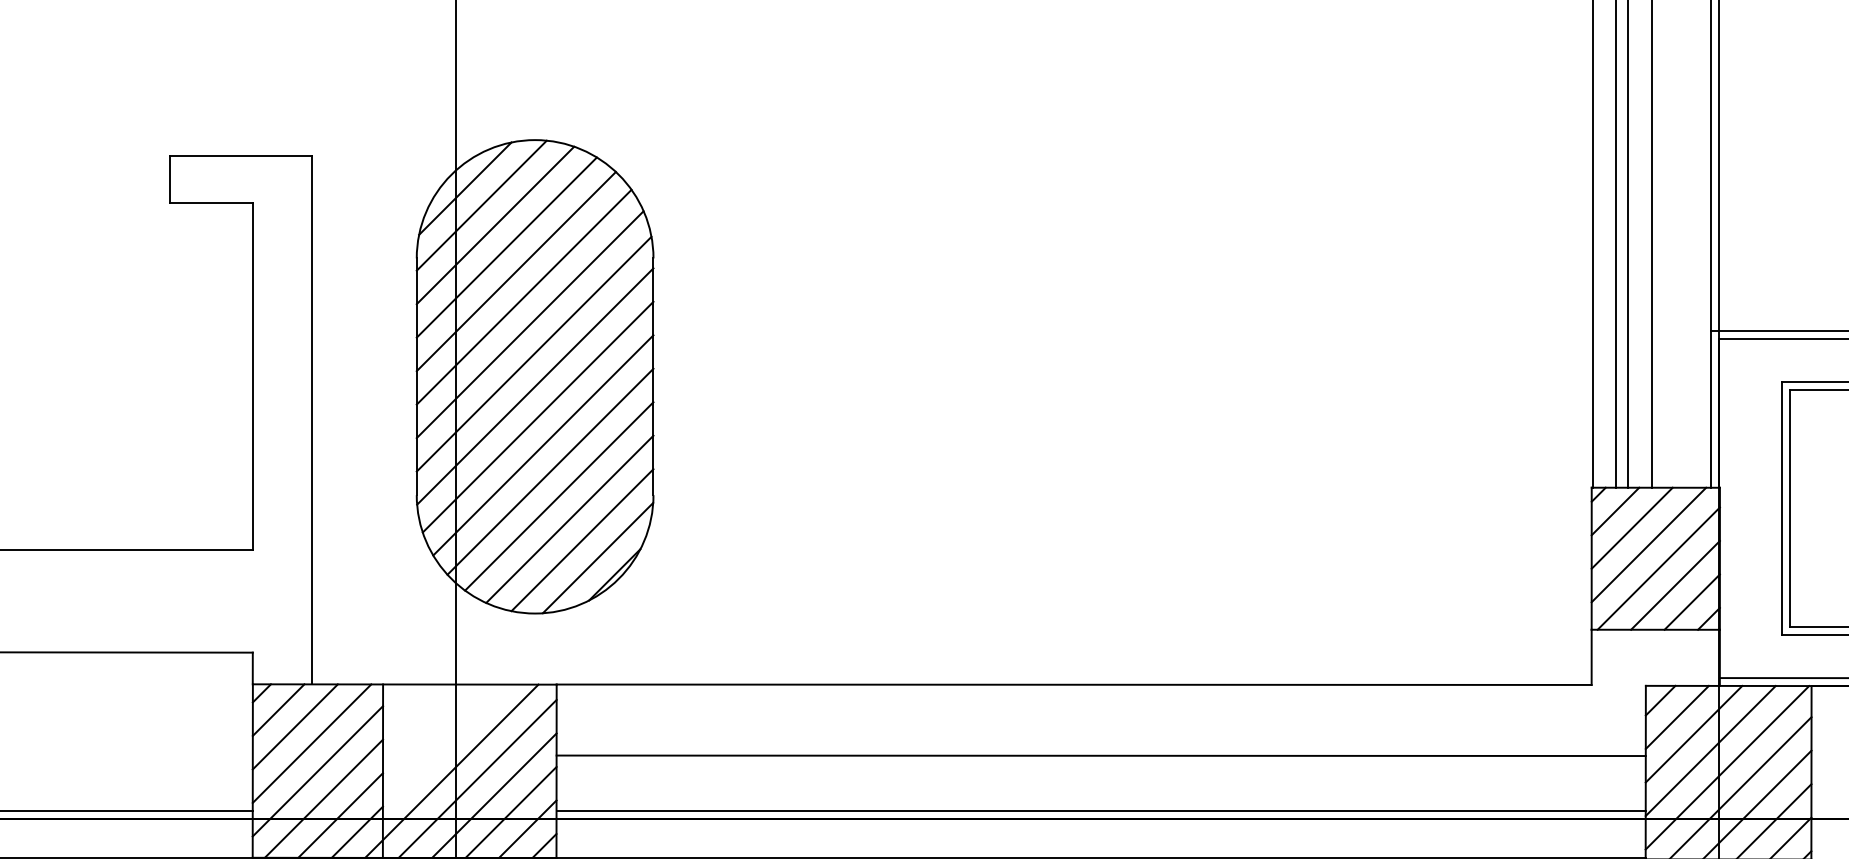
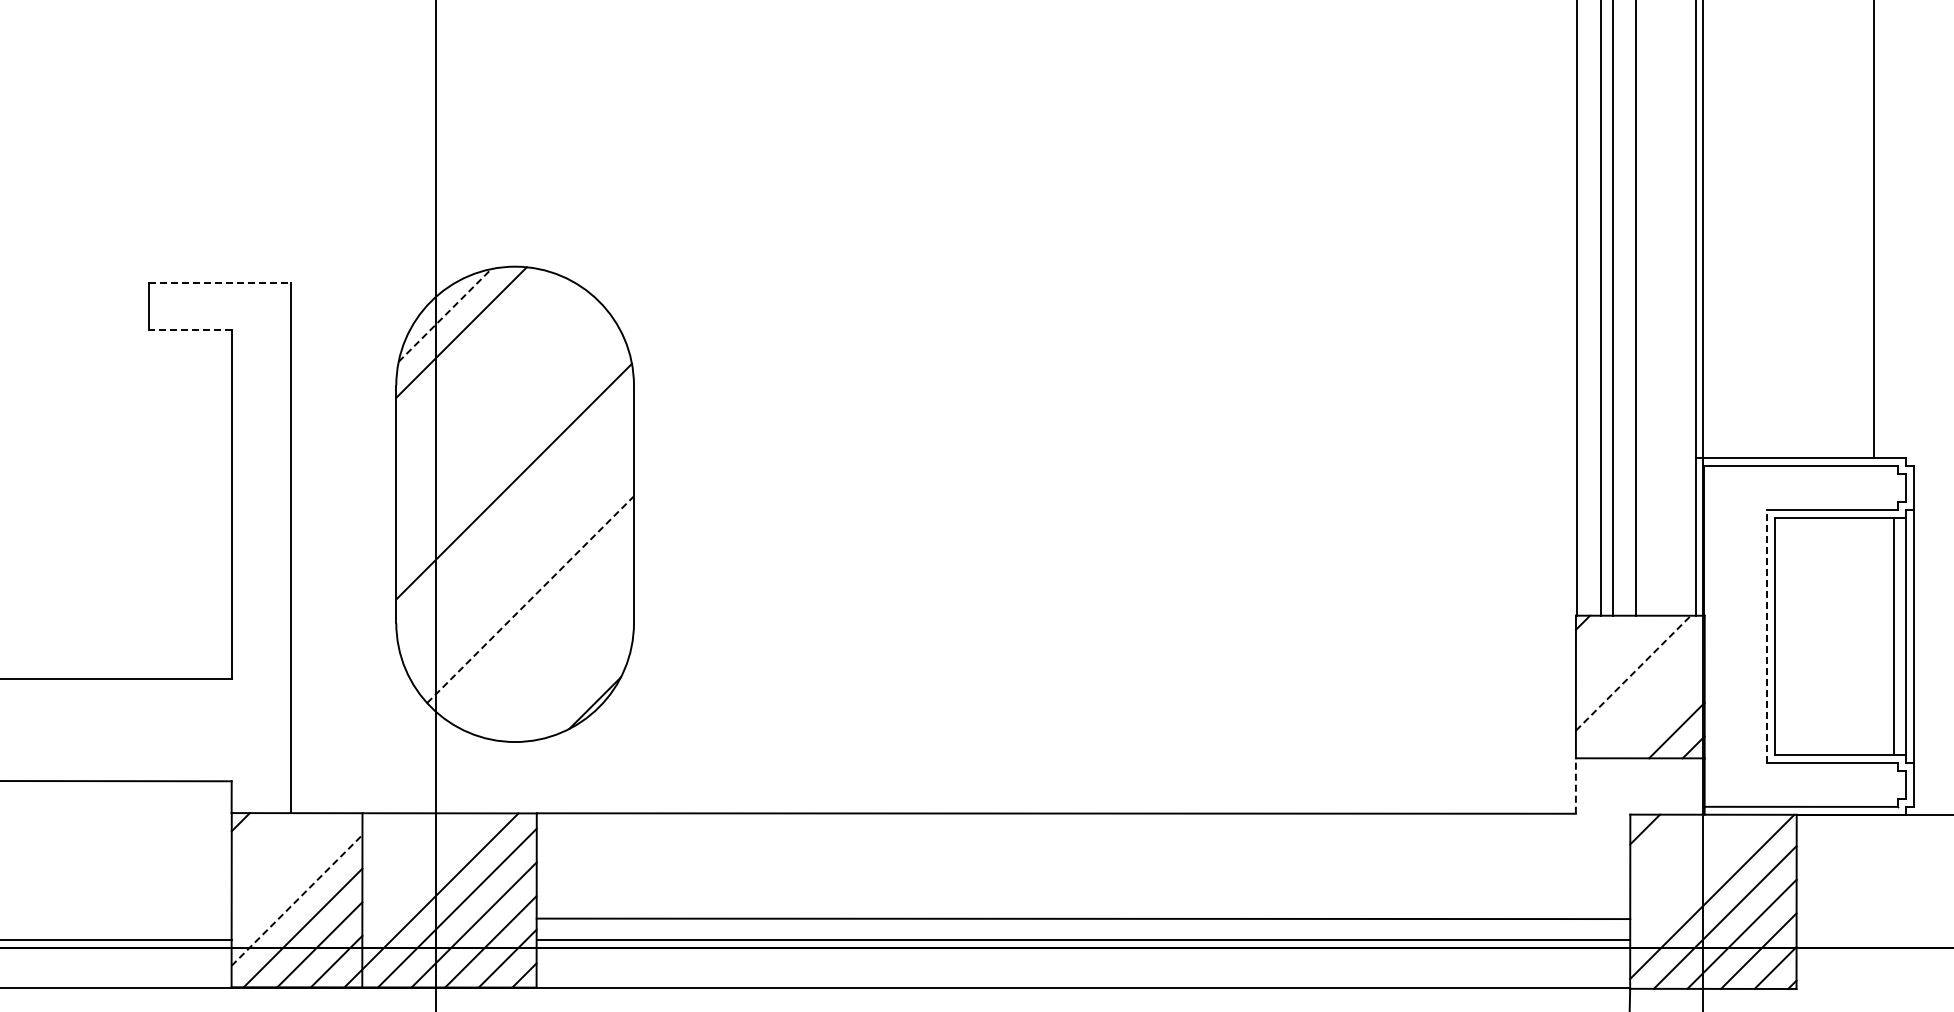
line: (241, 155) -> (220, 282), solid -> dashed
line: (465, 188) -> (445, 315), solid -> dashed
line: (211, 203) -> (190, 330), solid -> dashed
line: (495, 225) -> (475, 352), removed
line: (506, 247) -> (486, 374), removed
line: (516, 271) -> (496, 398), removed
line: (523, 297) -> (503, 424), removed
line: (530, 324) -> (510, 451), removed
line: (534, 385) -> (514, 513), removed
line: (537, 416) -> (517, 544), removed
line: (542, 444) -> (522, 572), removed
line: (550, 471) -> (530, 599), solid -> dashed
line: (558, 496) -> (538, 624), removed
line: (1781, 508) -> (1766, 636), solid -> dashed
line: (1615, 511) -> (1599, 639), removed
line: (569, 519) -> (549, 647), removed
line: (1632, 528) -> (1616, 656), removed
line: (582, 540) -> (562, 668), removed
line: (1649, 544) -> (1633, 672), solid -> dashed
line: (597, 557) -> (577, 685), removed
line: (1657, 568) -> (1642, 696), removed
line: (1674, 585) -> (1659, 713), removed
line: (1591, 657) -> (1575, 786), solid -> dashed
line: (278, 709) -> (257, 838), removed
line: (1676, 717) -> (1661, 846), removed
line: (295, 726) -> (274, 855), removed
line: (1693, 733) -> (1678, 862), removed
line: (311, 743) -> (290, 872), removed
line: (1710, 750) -> (1695, 879), removed
line: (1101, 755) -> (1083, 918), moved
line: (318, 771) -> (297, 900), solid -> dashed

